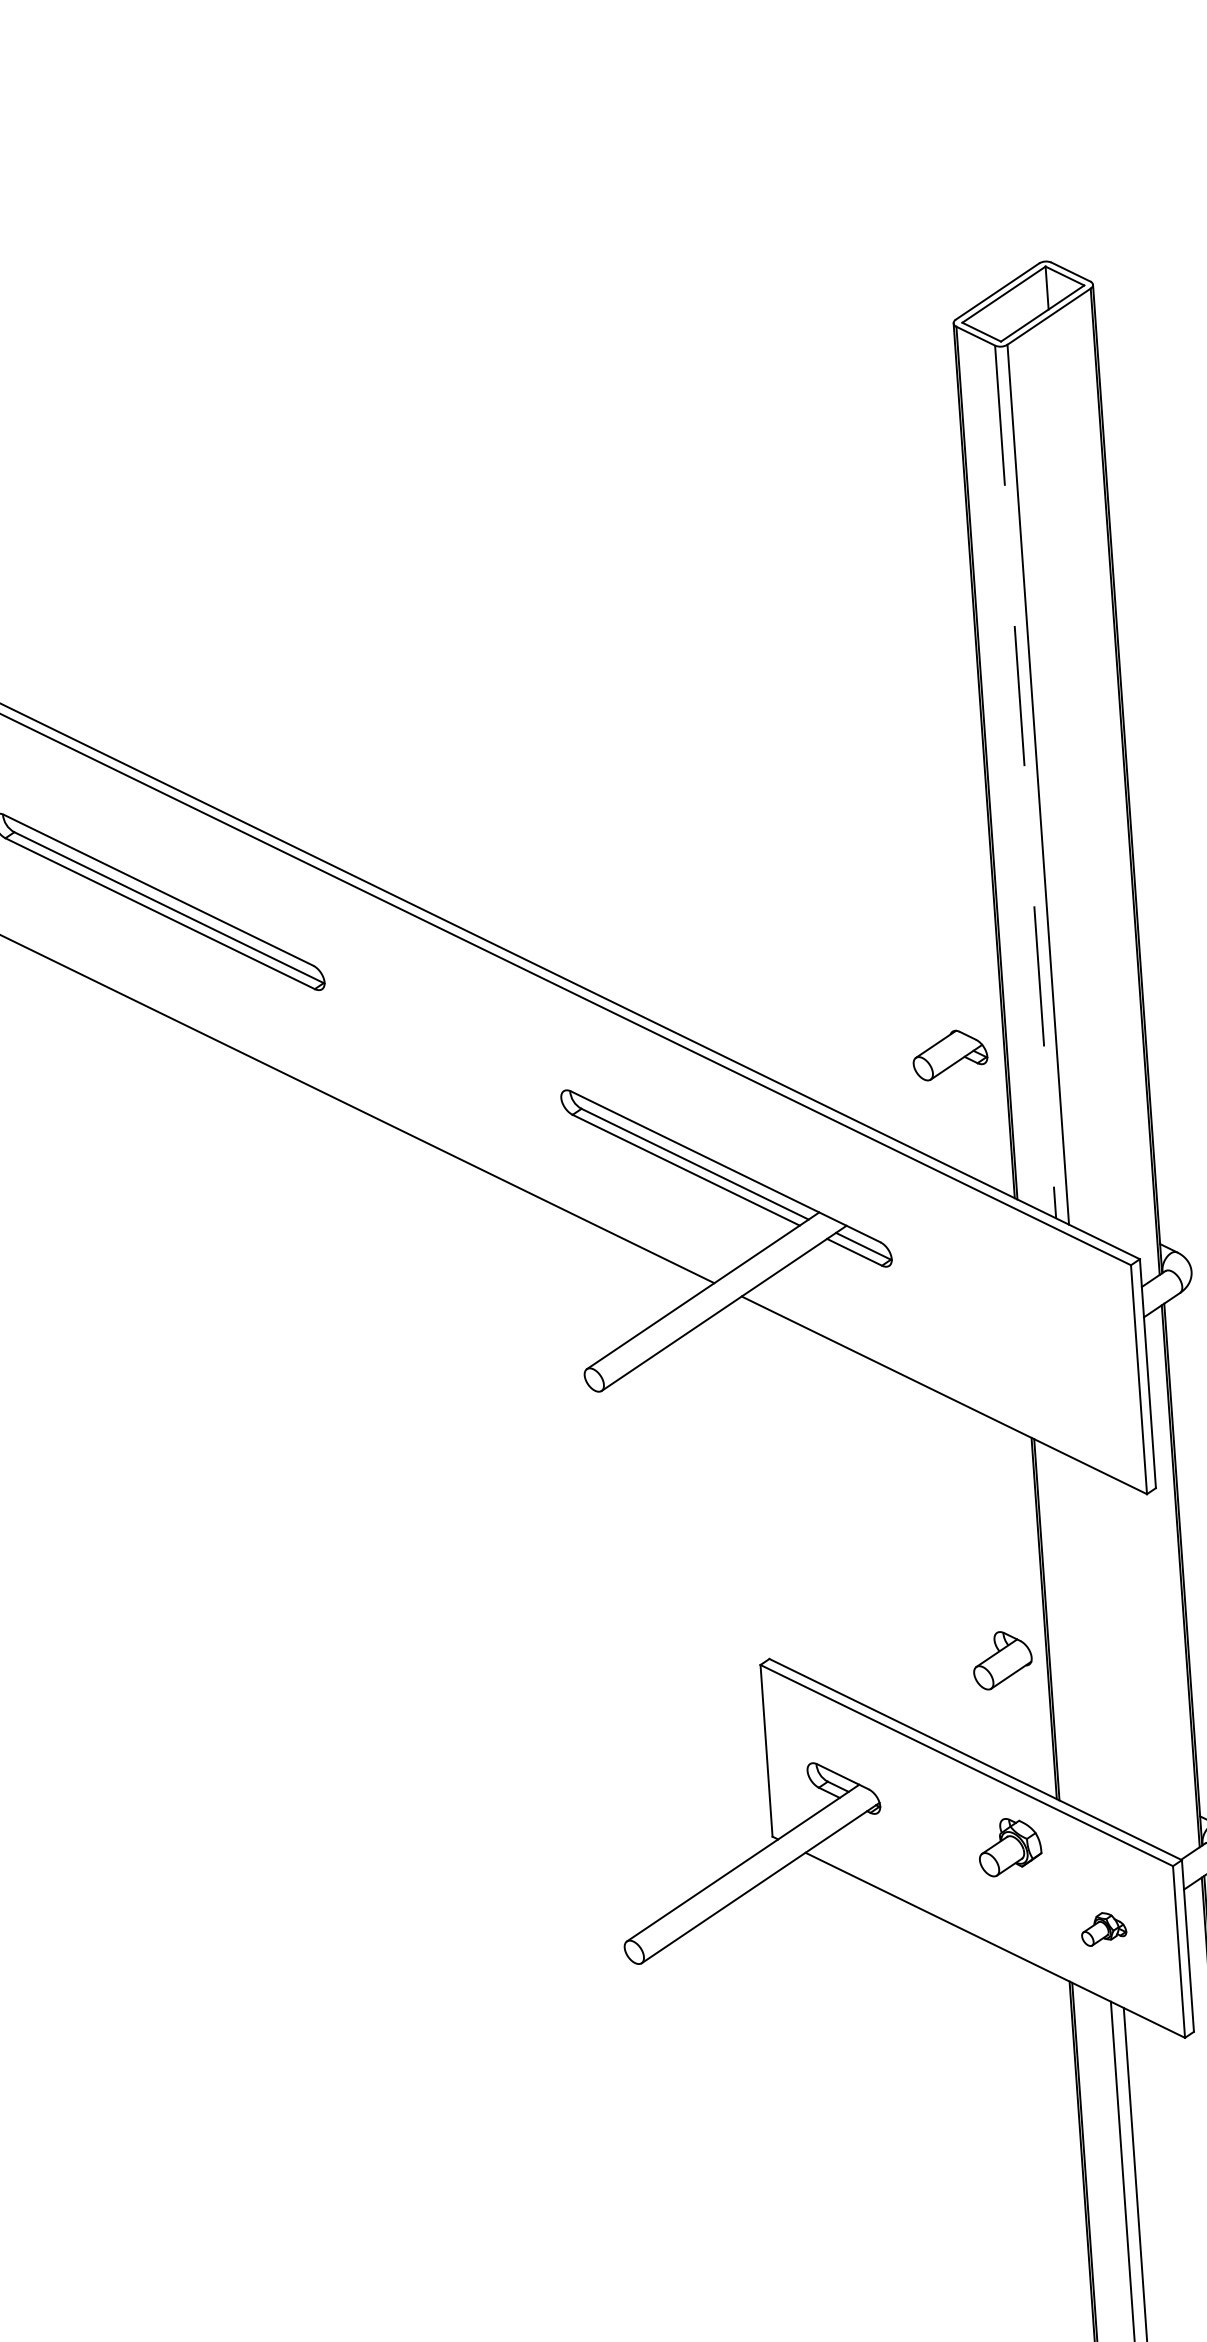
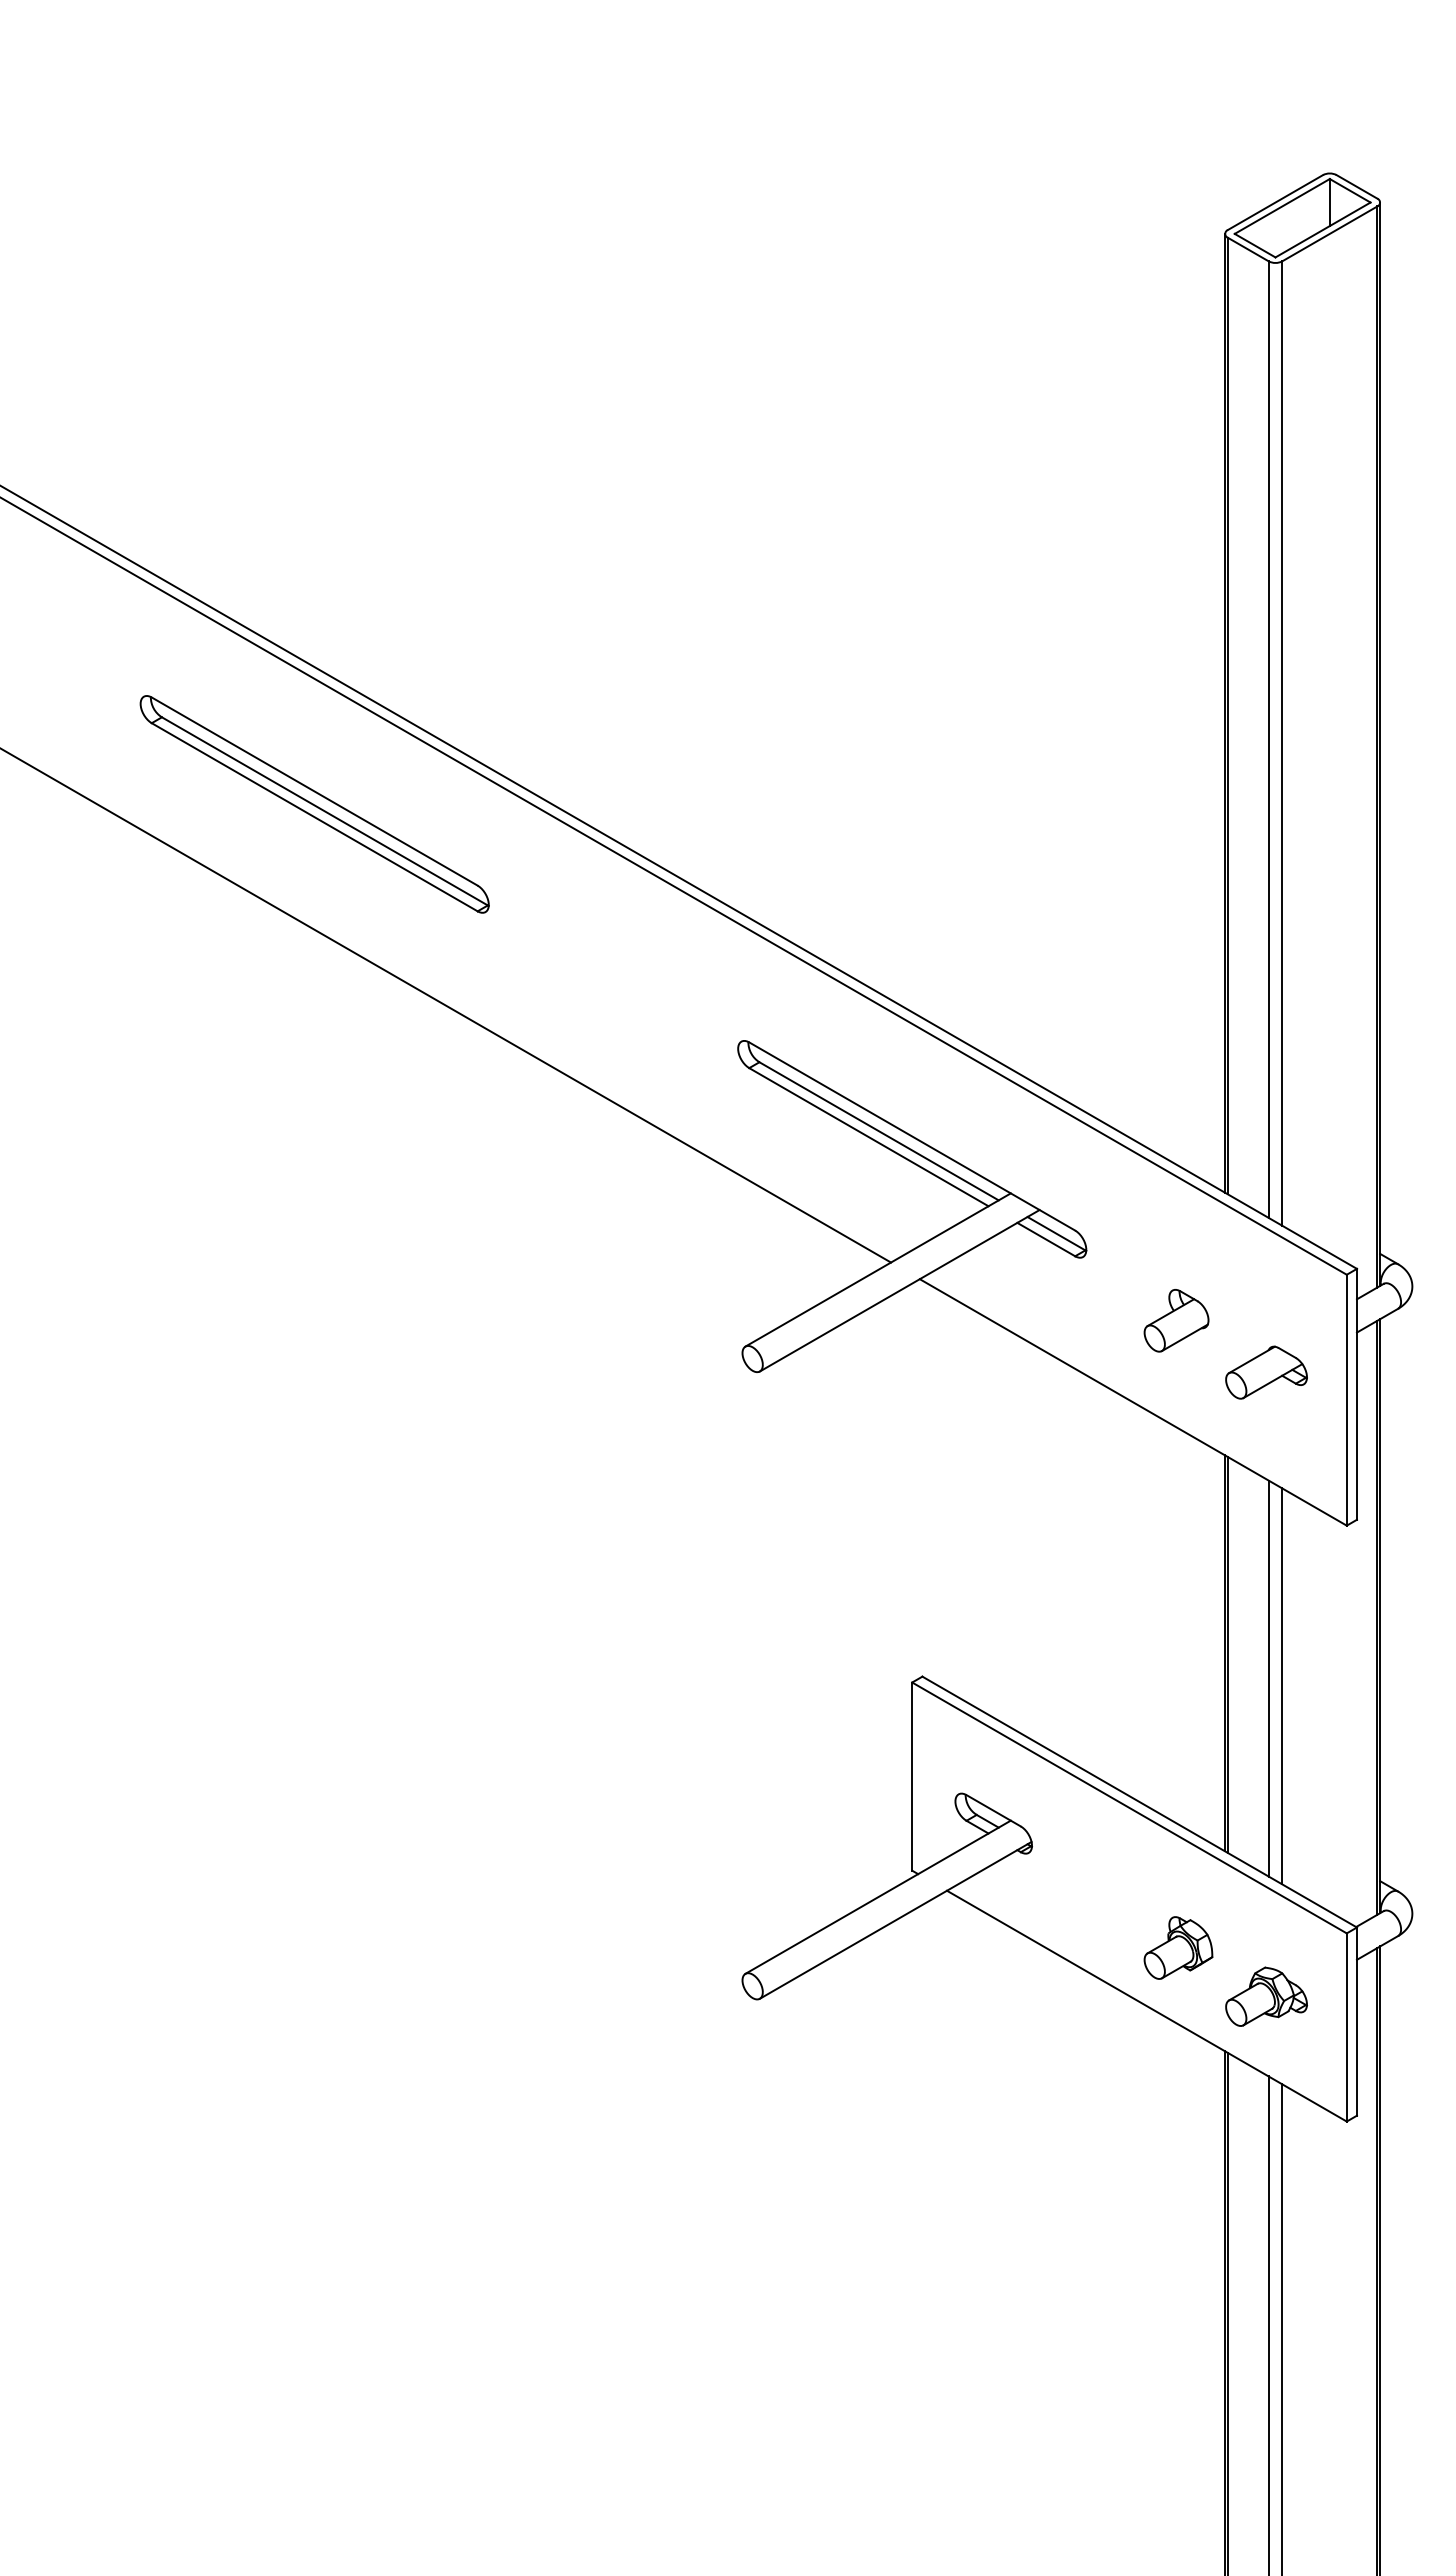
line: (1025, 782) -> (1268, 740), dashed -> solid
part: (950, 1054) -> (1266, 1372), moved
line: (1085, 1638) -> (1268, 1678), added
line: (1098, 1645) -> (1282, 1686), added
part: (1002, 1659) -> (1176, 1320), moved
part: (1010, 1846) -> (1178, 1947), moved
part: (1103, 1928) -> (1266, 1996), size x1.67

